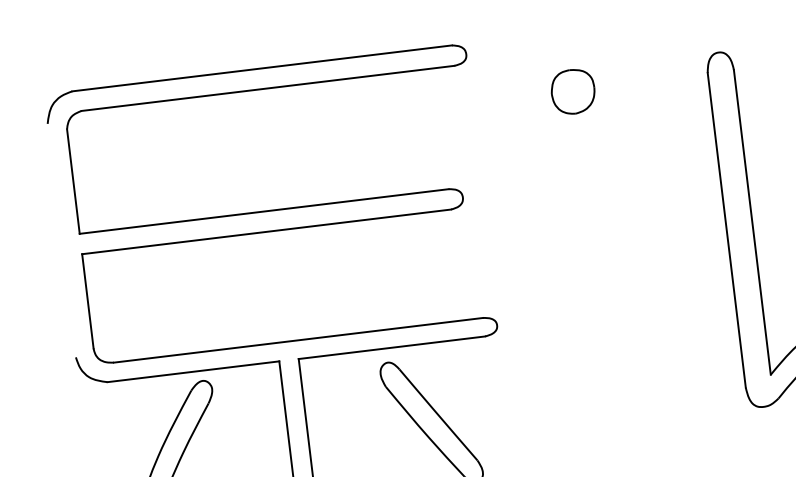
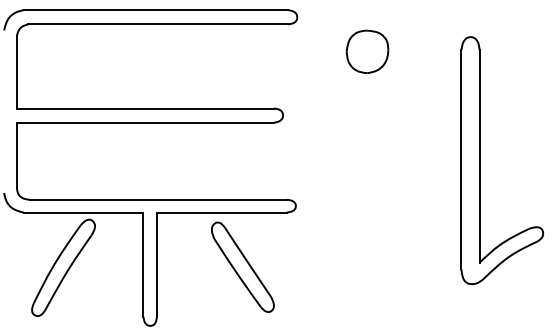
part: (573, 92) -> (367, 52), size x1.4

